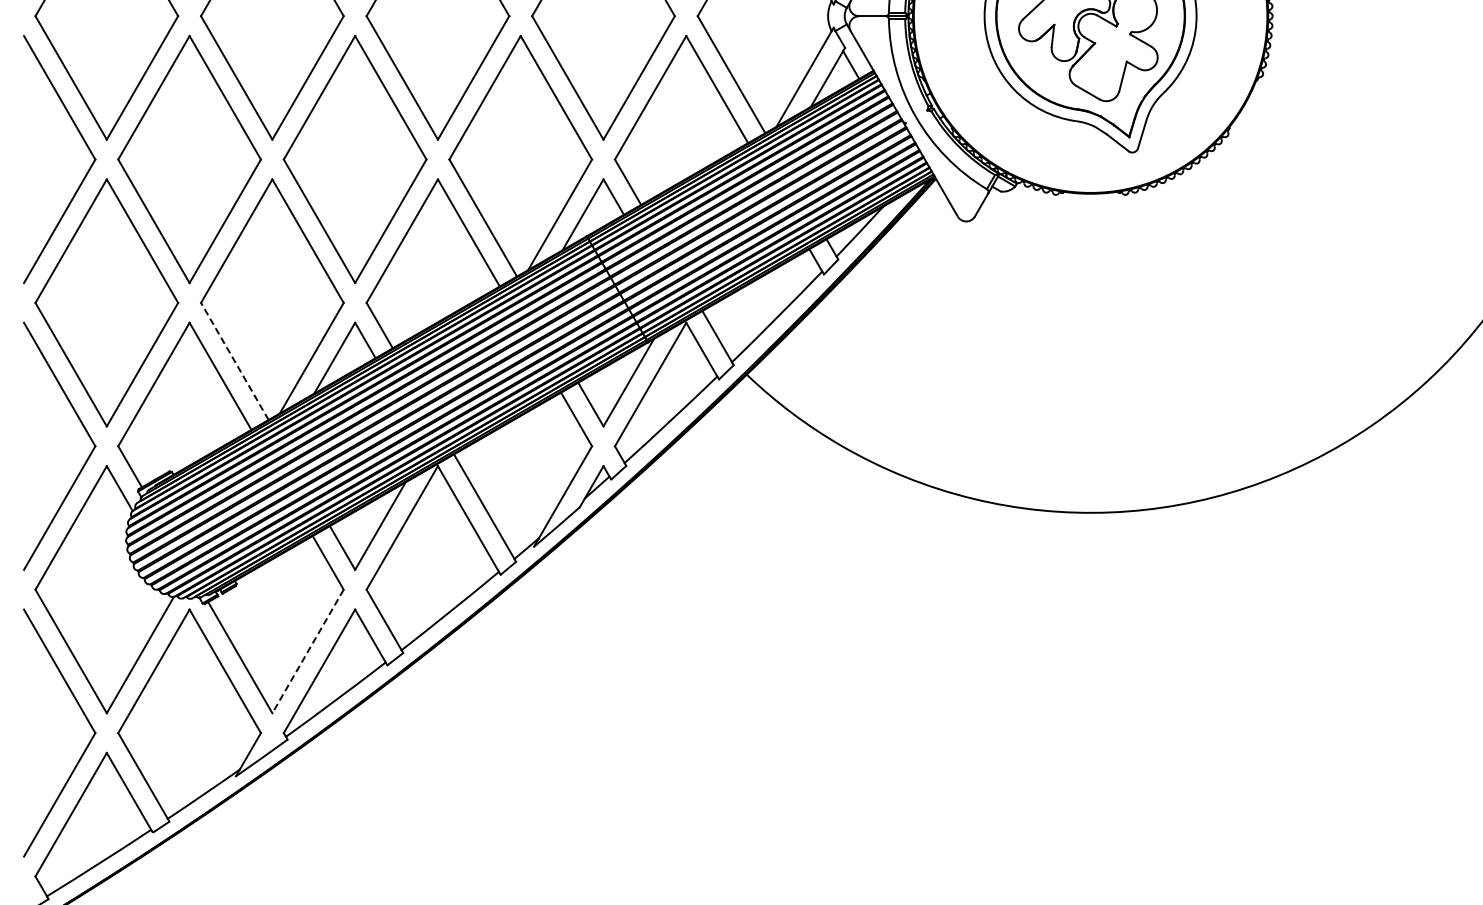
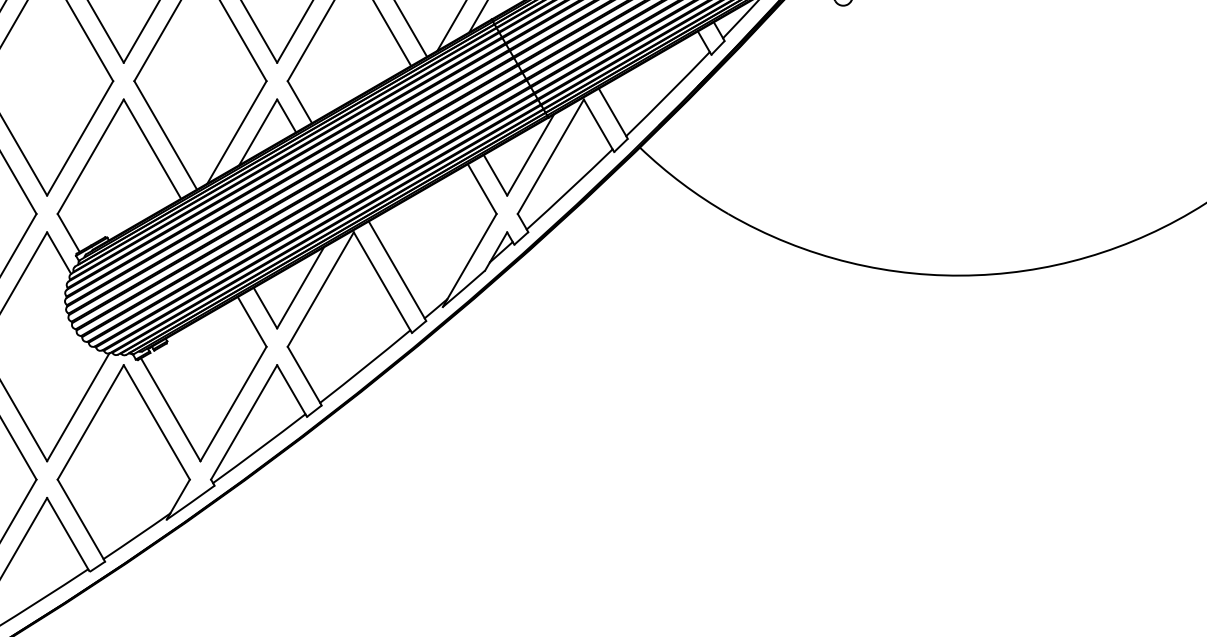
line: (234, 361) -> (165, 135), dashed -> solid
line: (307, 651) -> (233, 404), dashed -> solid

